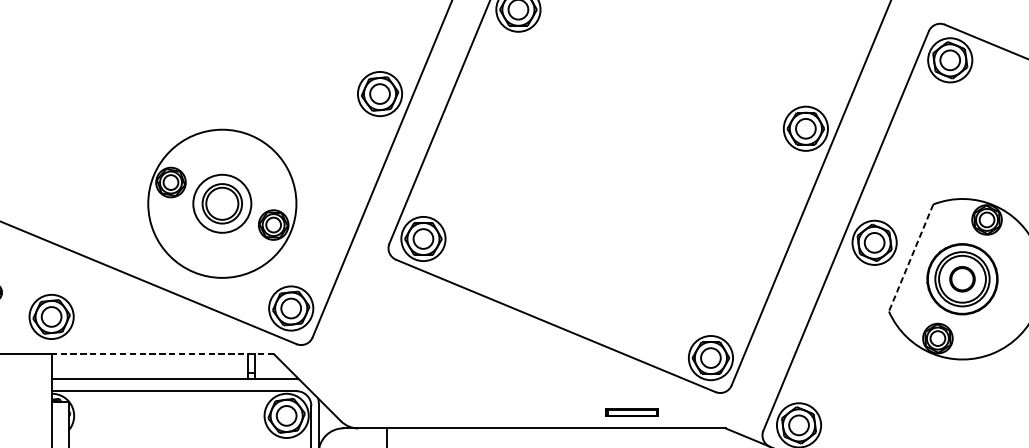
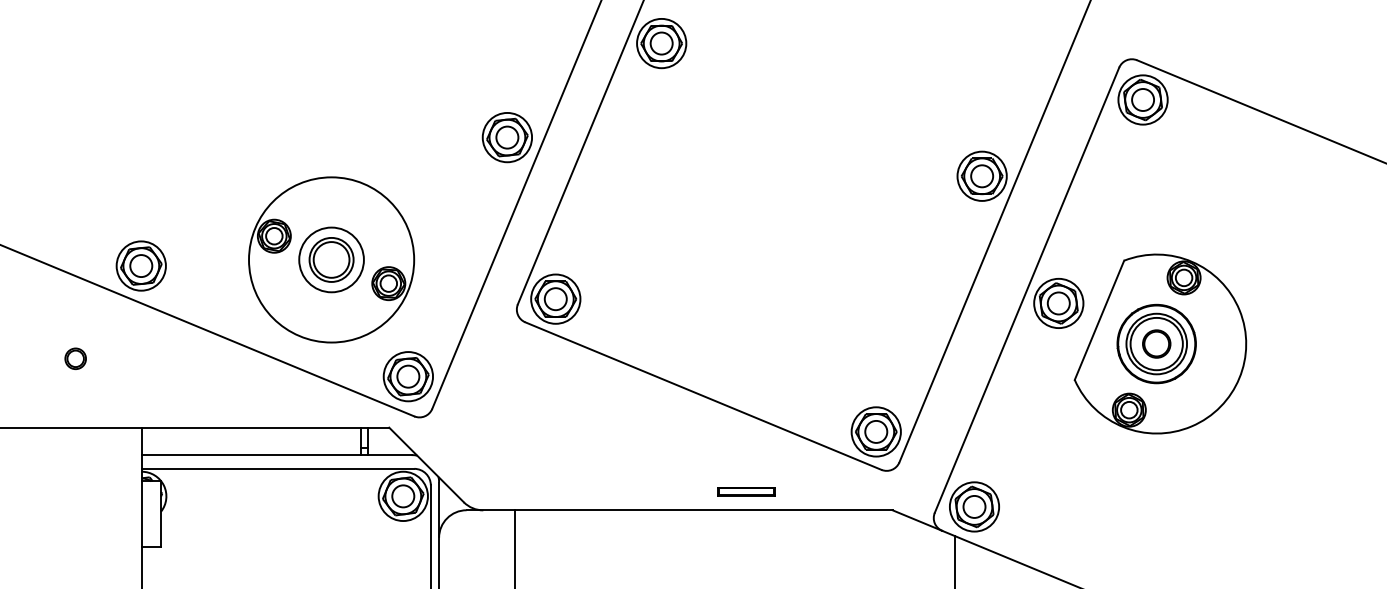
line: (911, 258) -> (1099, 320), dashed -> solid
part: (50, 316) -> (140, 265), moved
line: (163, 354) -> (265, 427), dashed -> solid
part: (632, 412) -> (746, 491), moved

